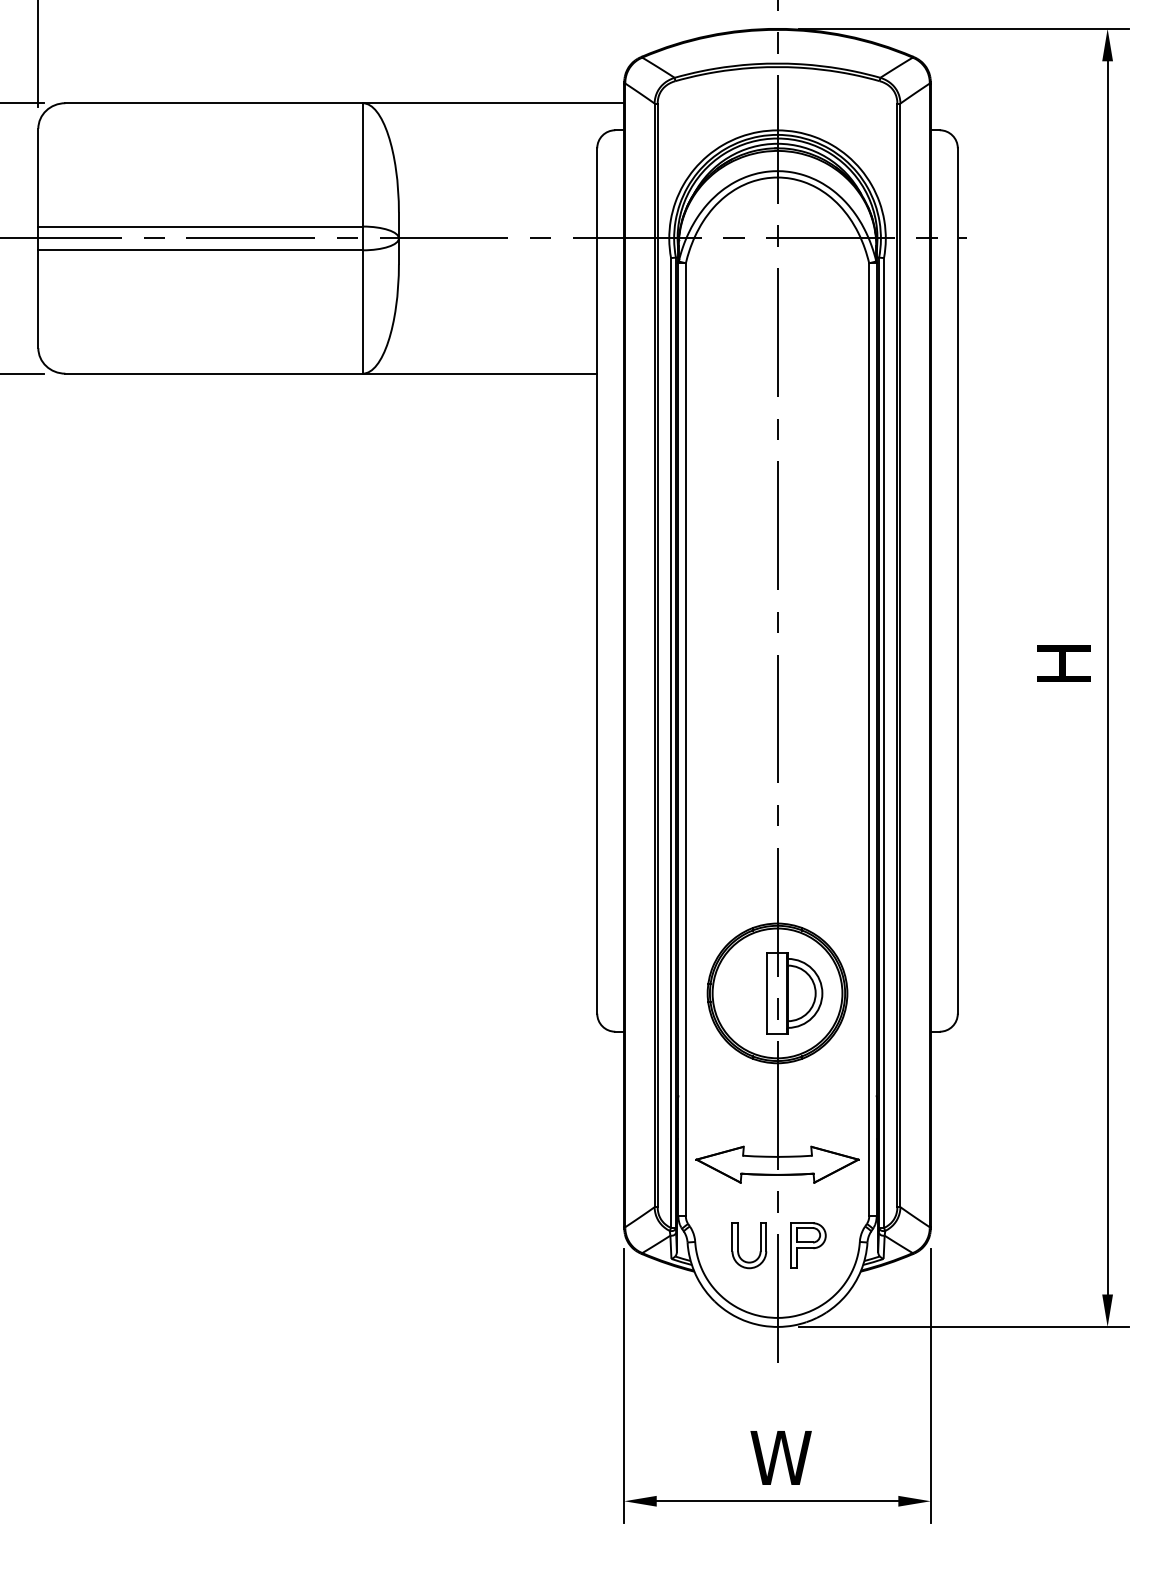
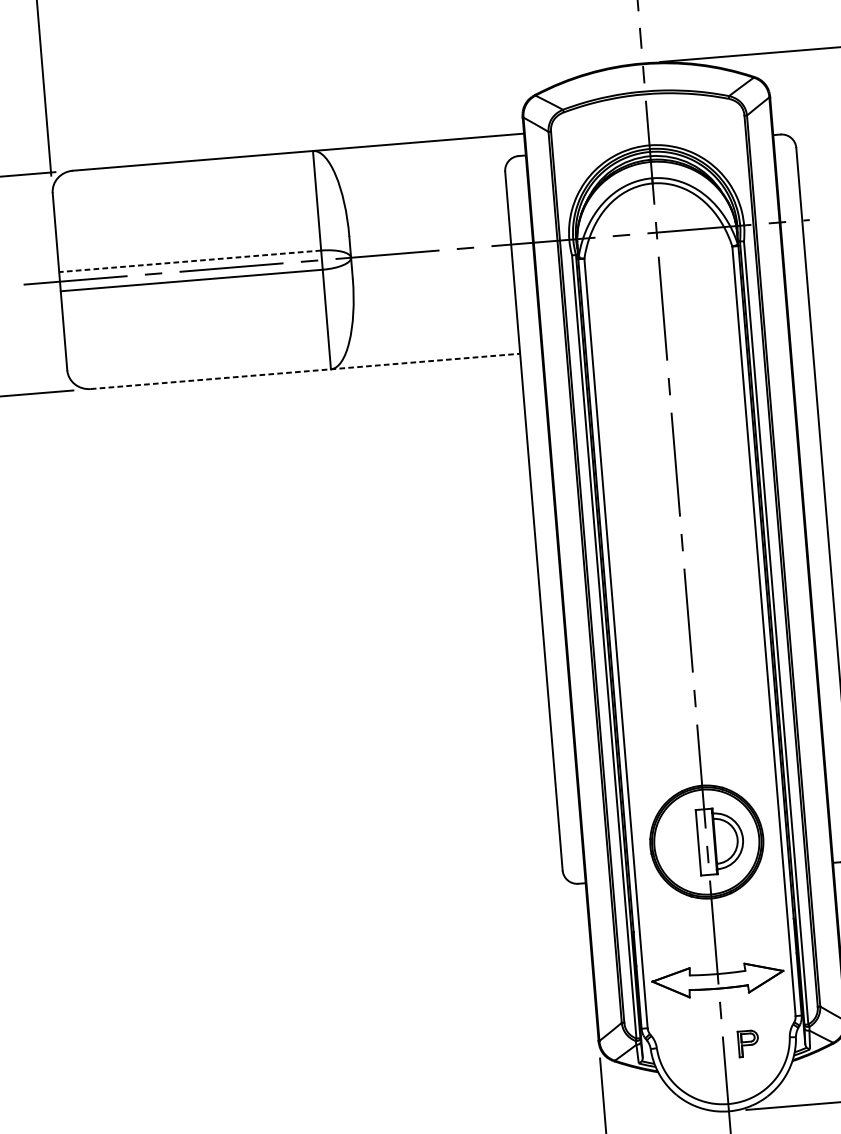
line: (200, 226) -> (190, 261), solid -> dashed
line: (331, 373) -> (305, 371), solid -> dashed
part: (738, 1245) -> (692, 1048), removed
part: (808, 1245) -> (748, 1043), size x0.7

